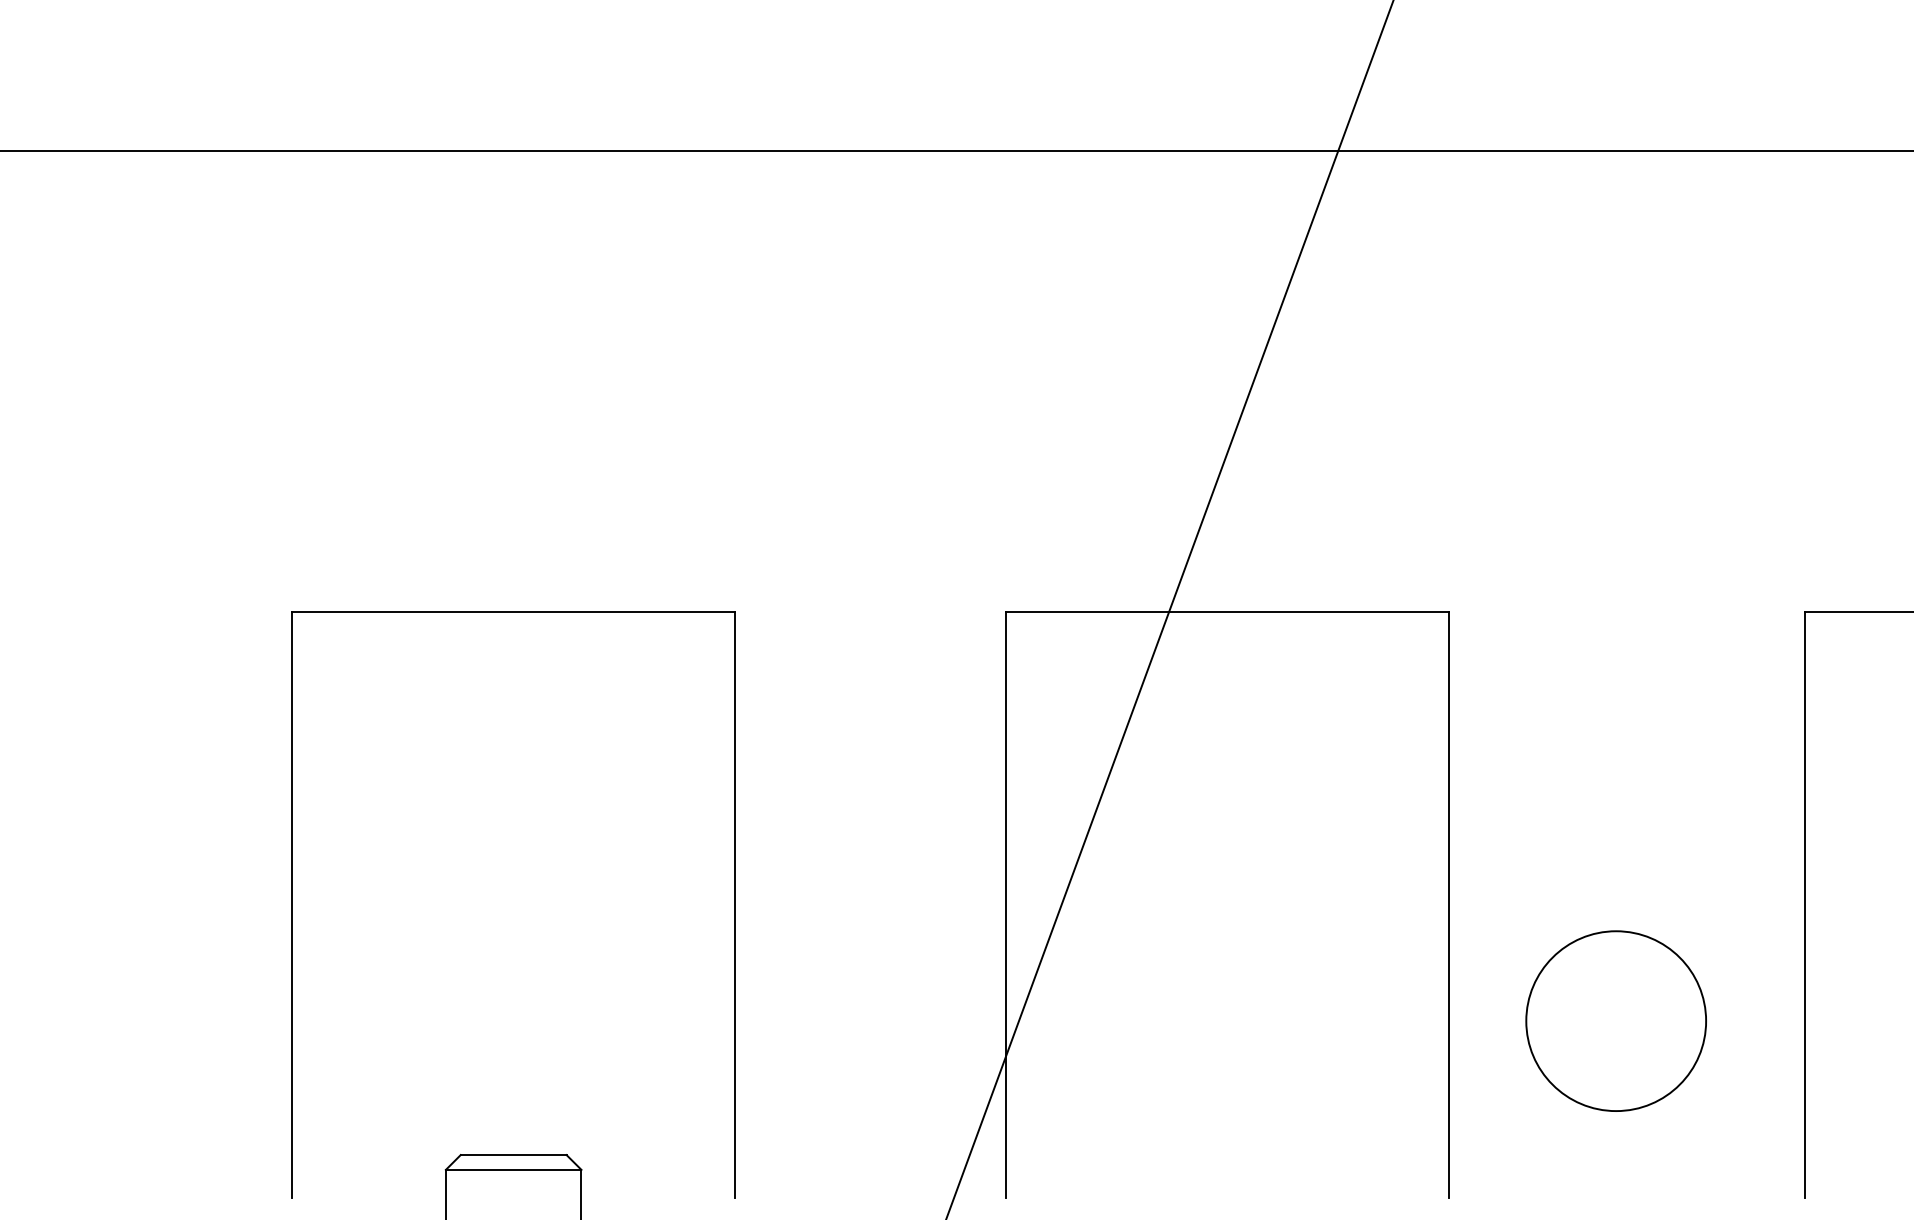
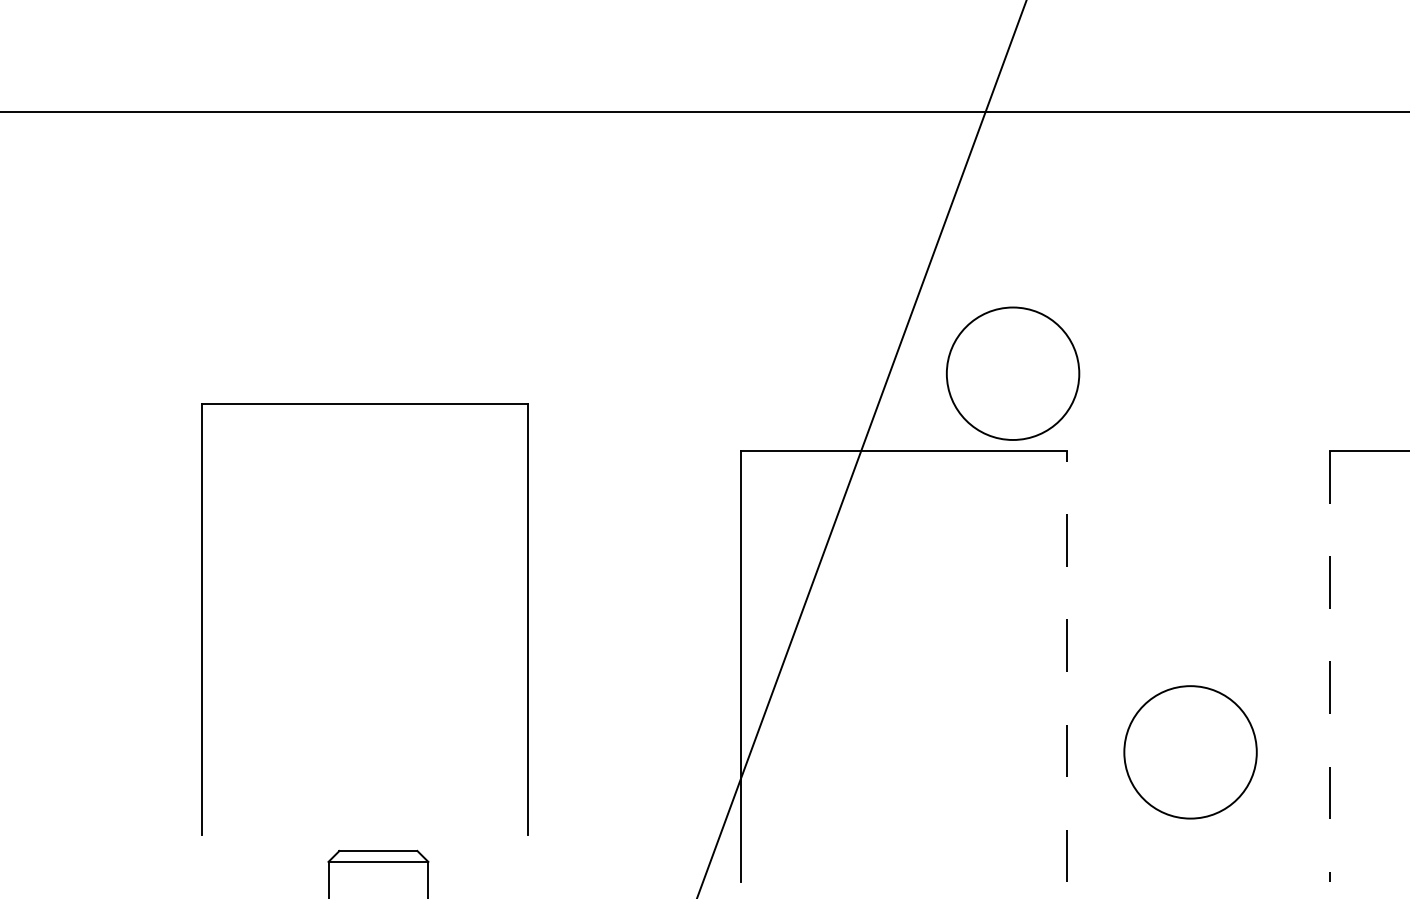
circle: (1374, 506) -> (1012, 373), added
part: (292, 904) -> (202, 619), moved
line: (1448, 904) -> (1067, 666), solid -> dashed
line: (1805, 904) -> (1330, 666), solid -> dashed

